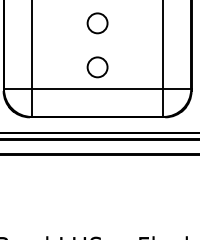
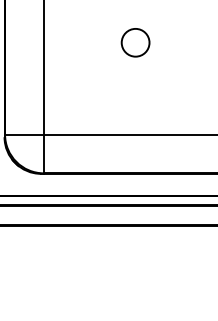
circle: (97, 67) -> (135, 104), removed

